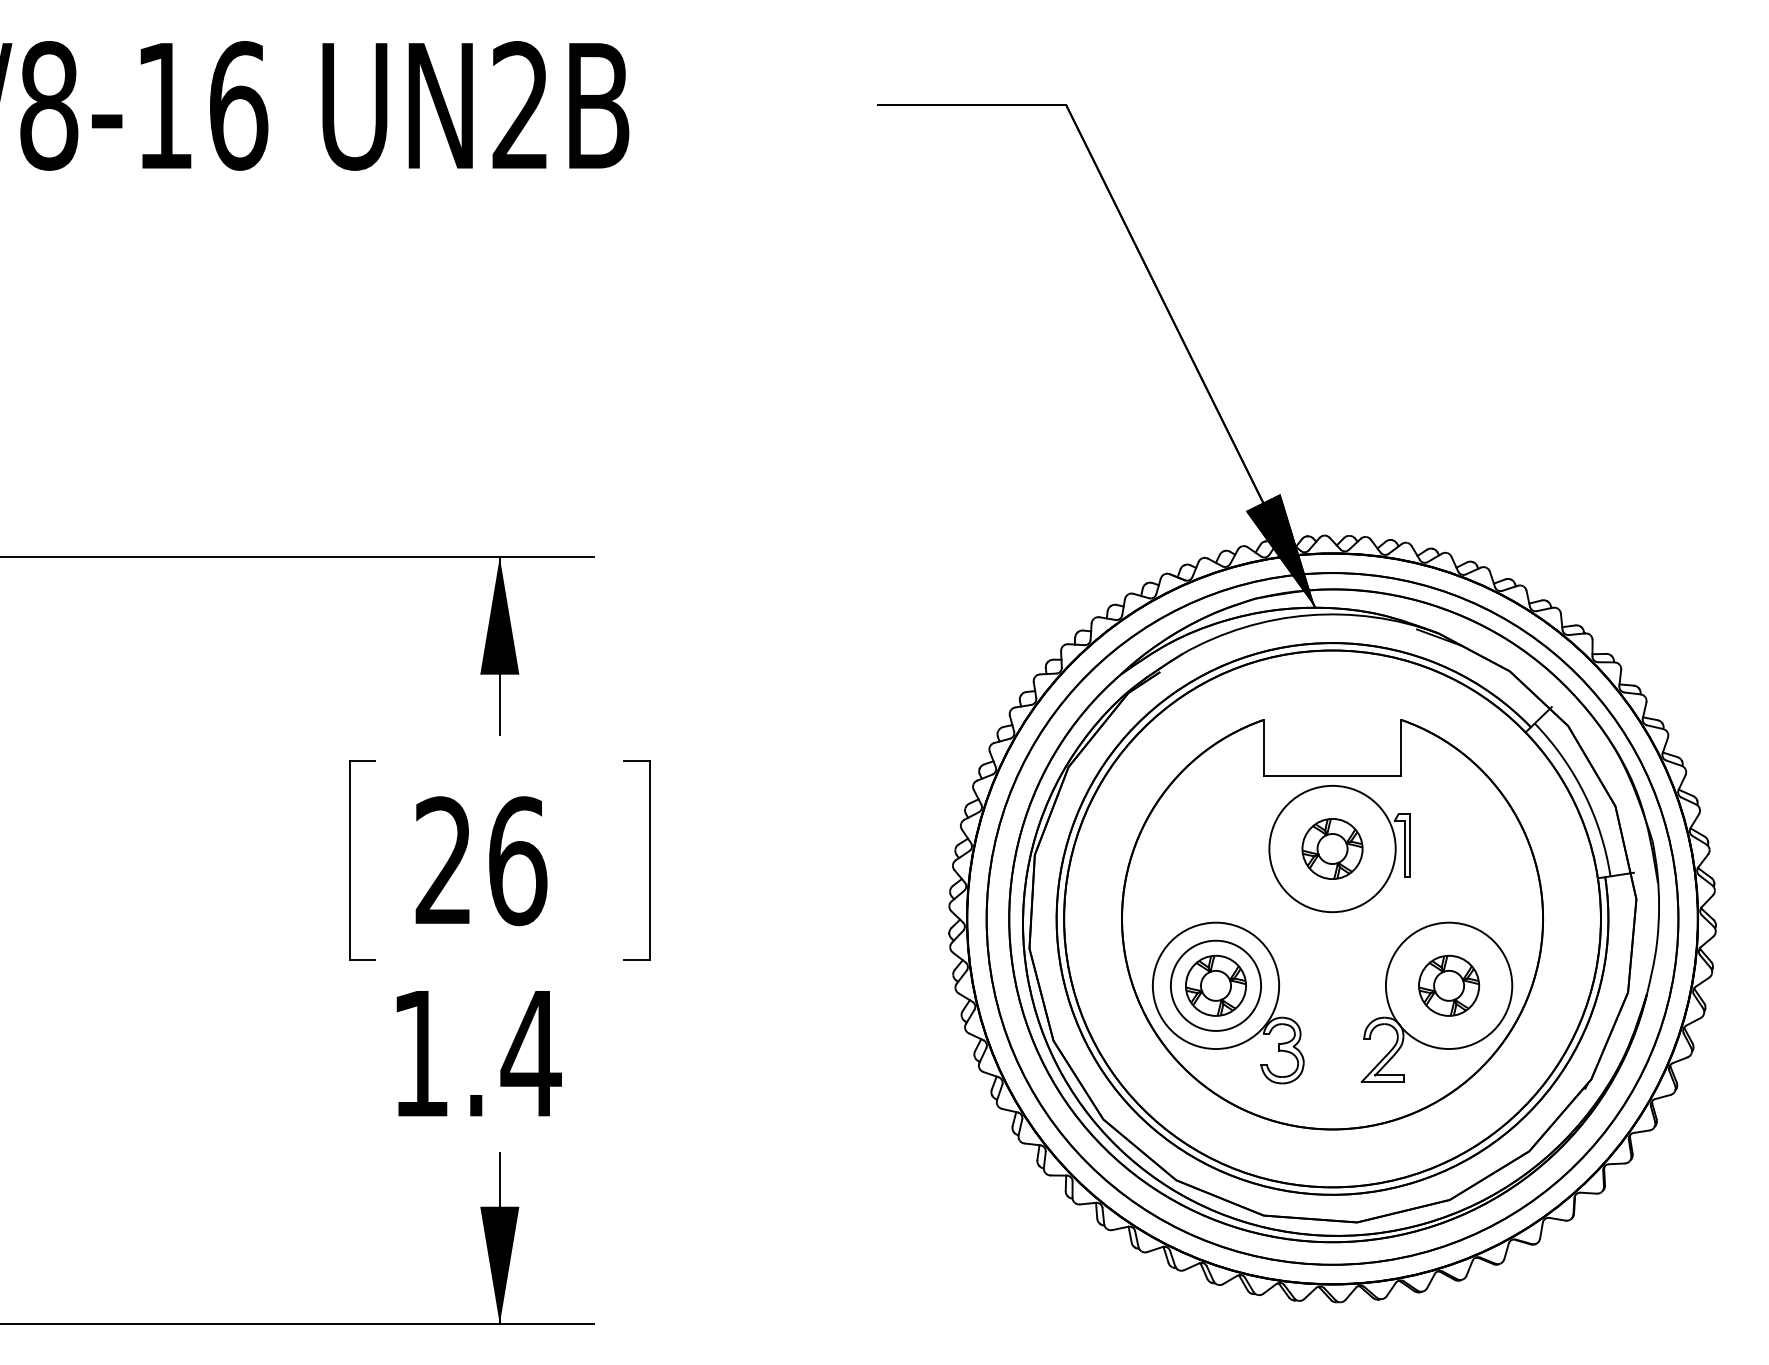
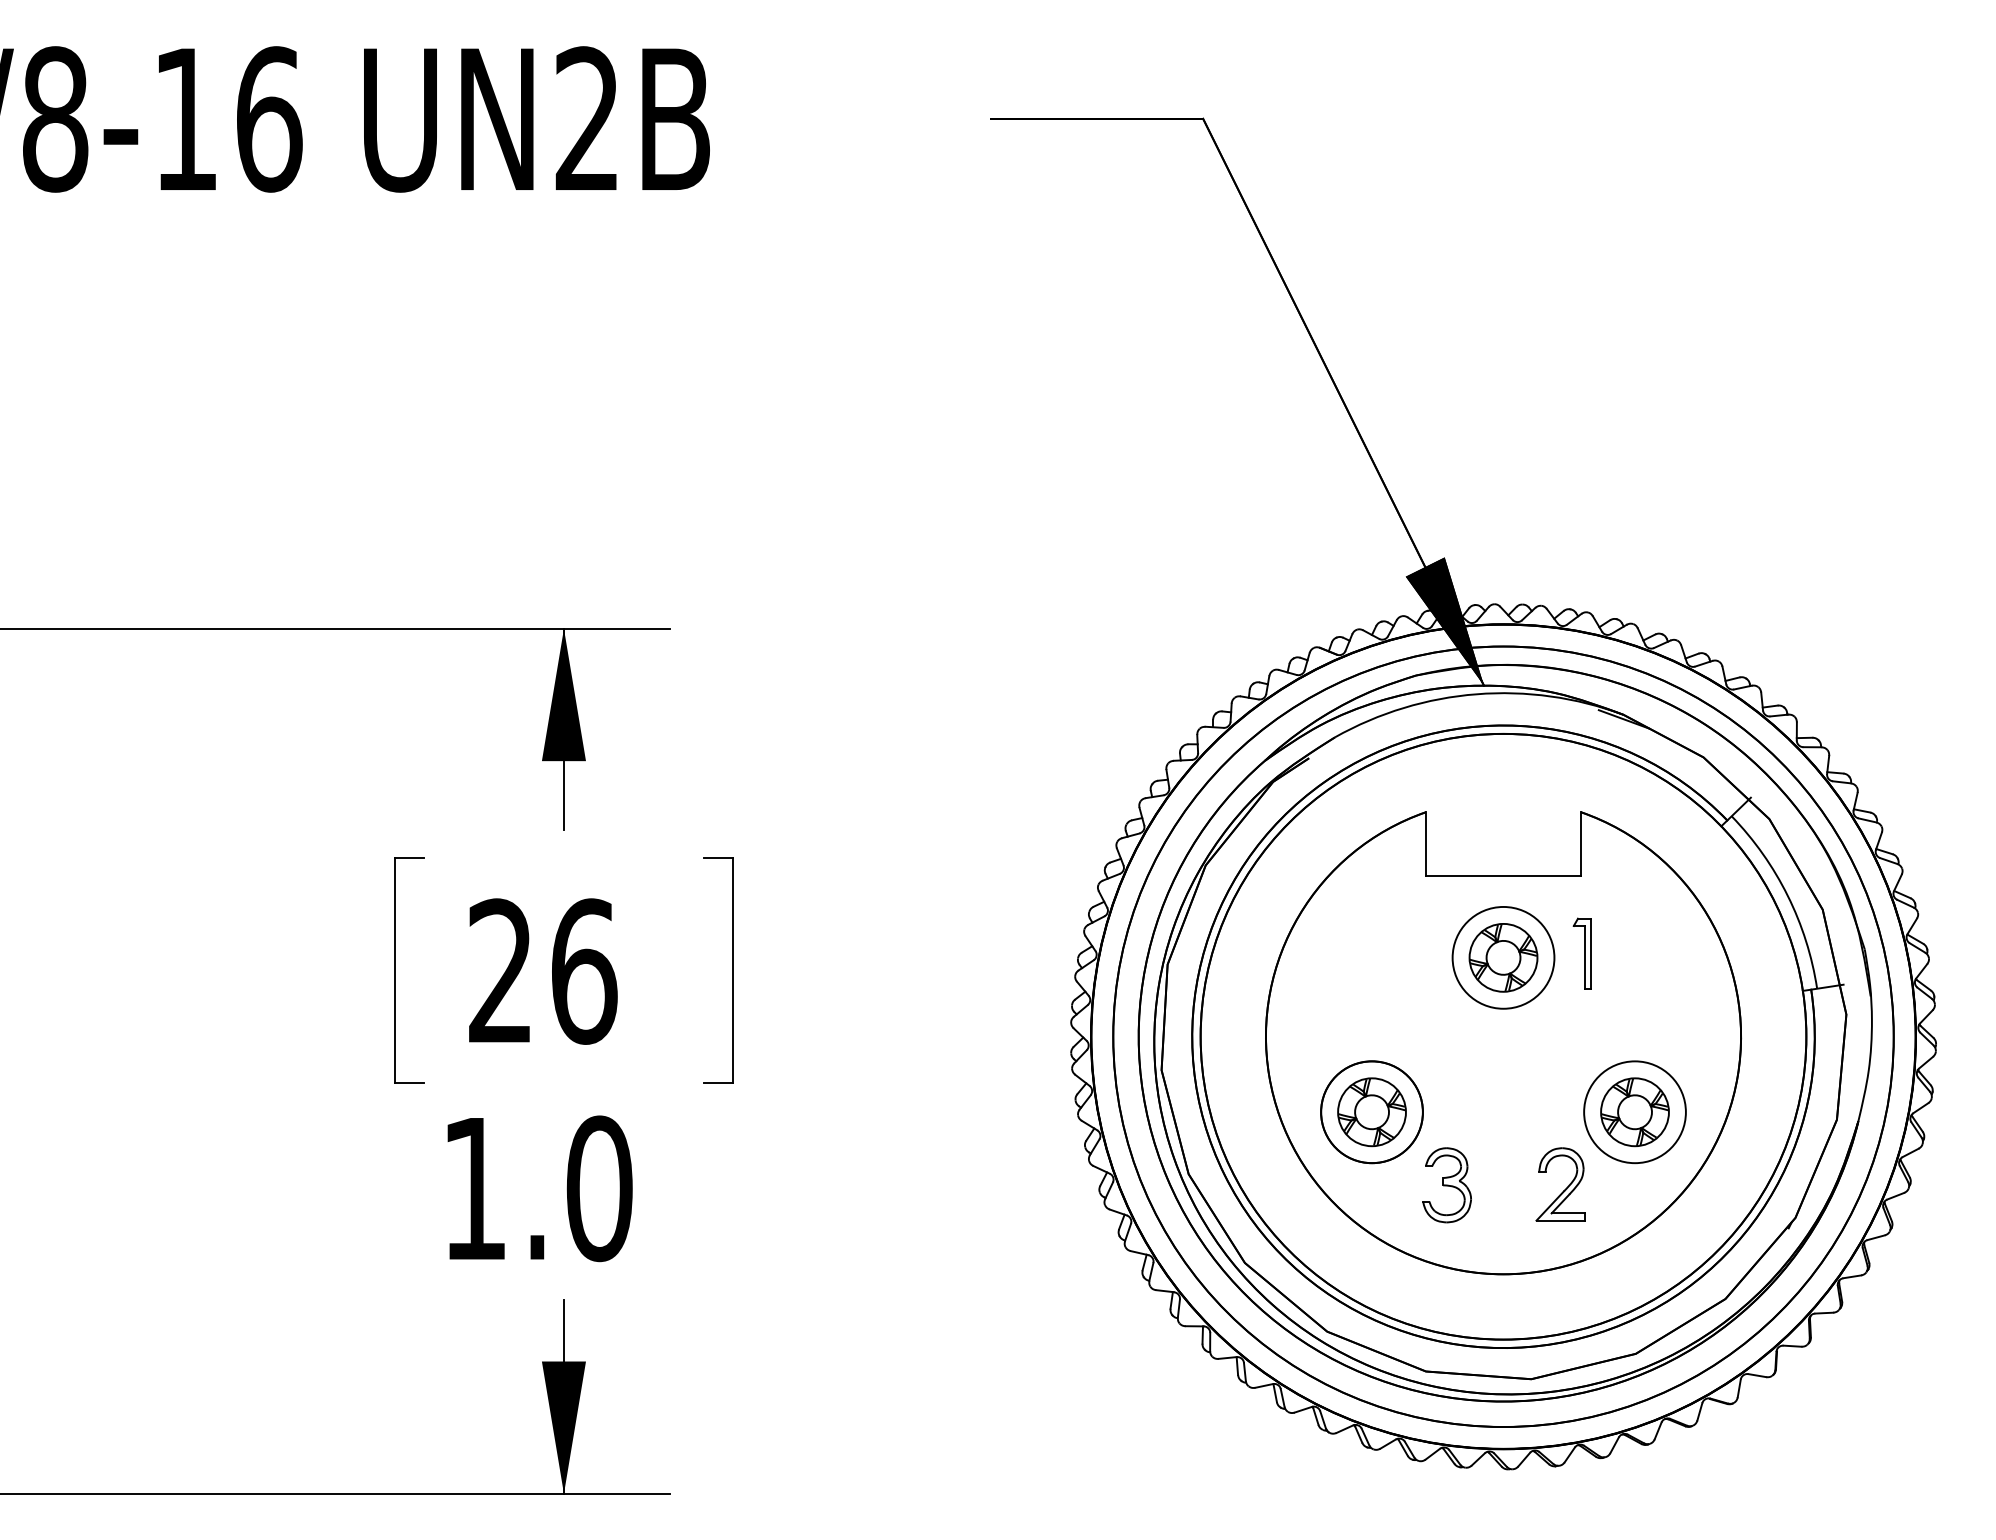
circle: (1332, 848) -> (1503, 957), size x0.71
circle: (1215, 986) -> (1371, 1112), size x0.71
circle: (1448, 986) -> (1634, 1112), size x0.71
text: (531, 1053) -> (599, 1188), 1.4 -> 1.0

